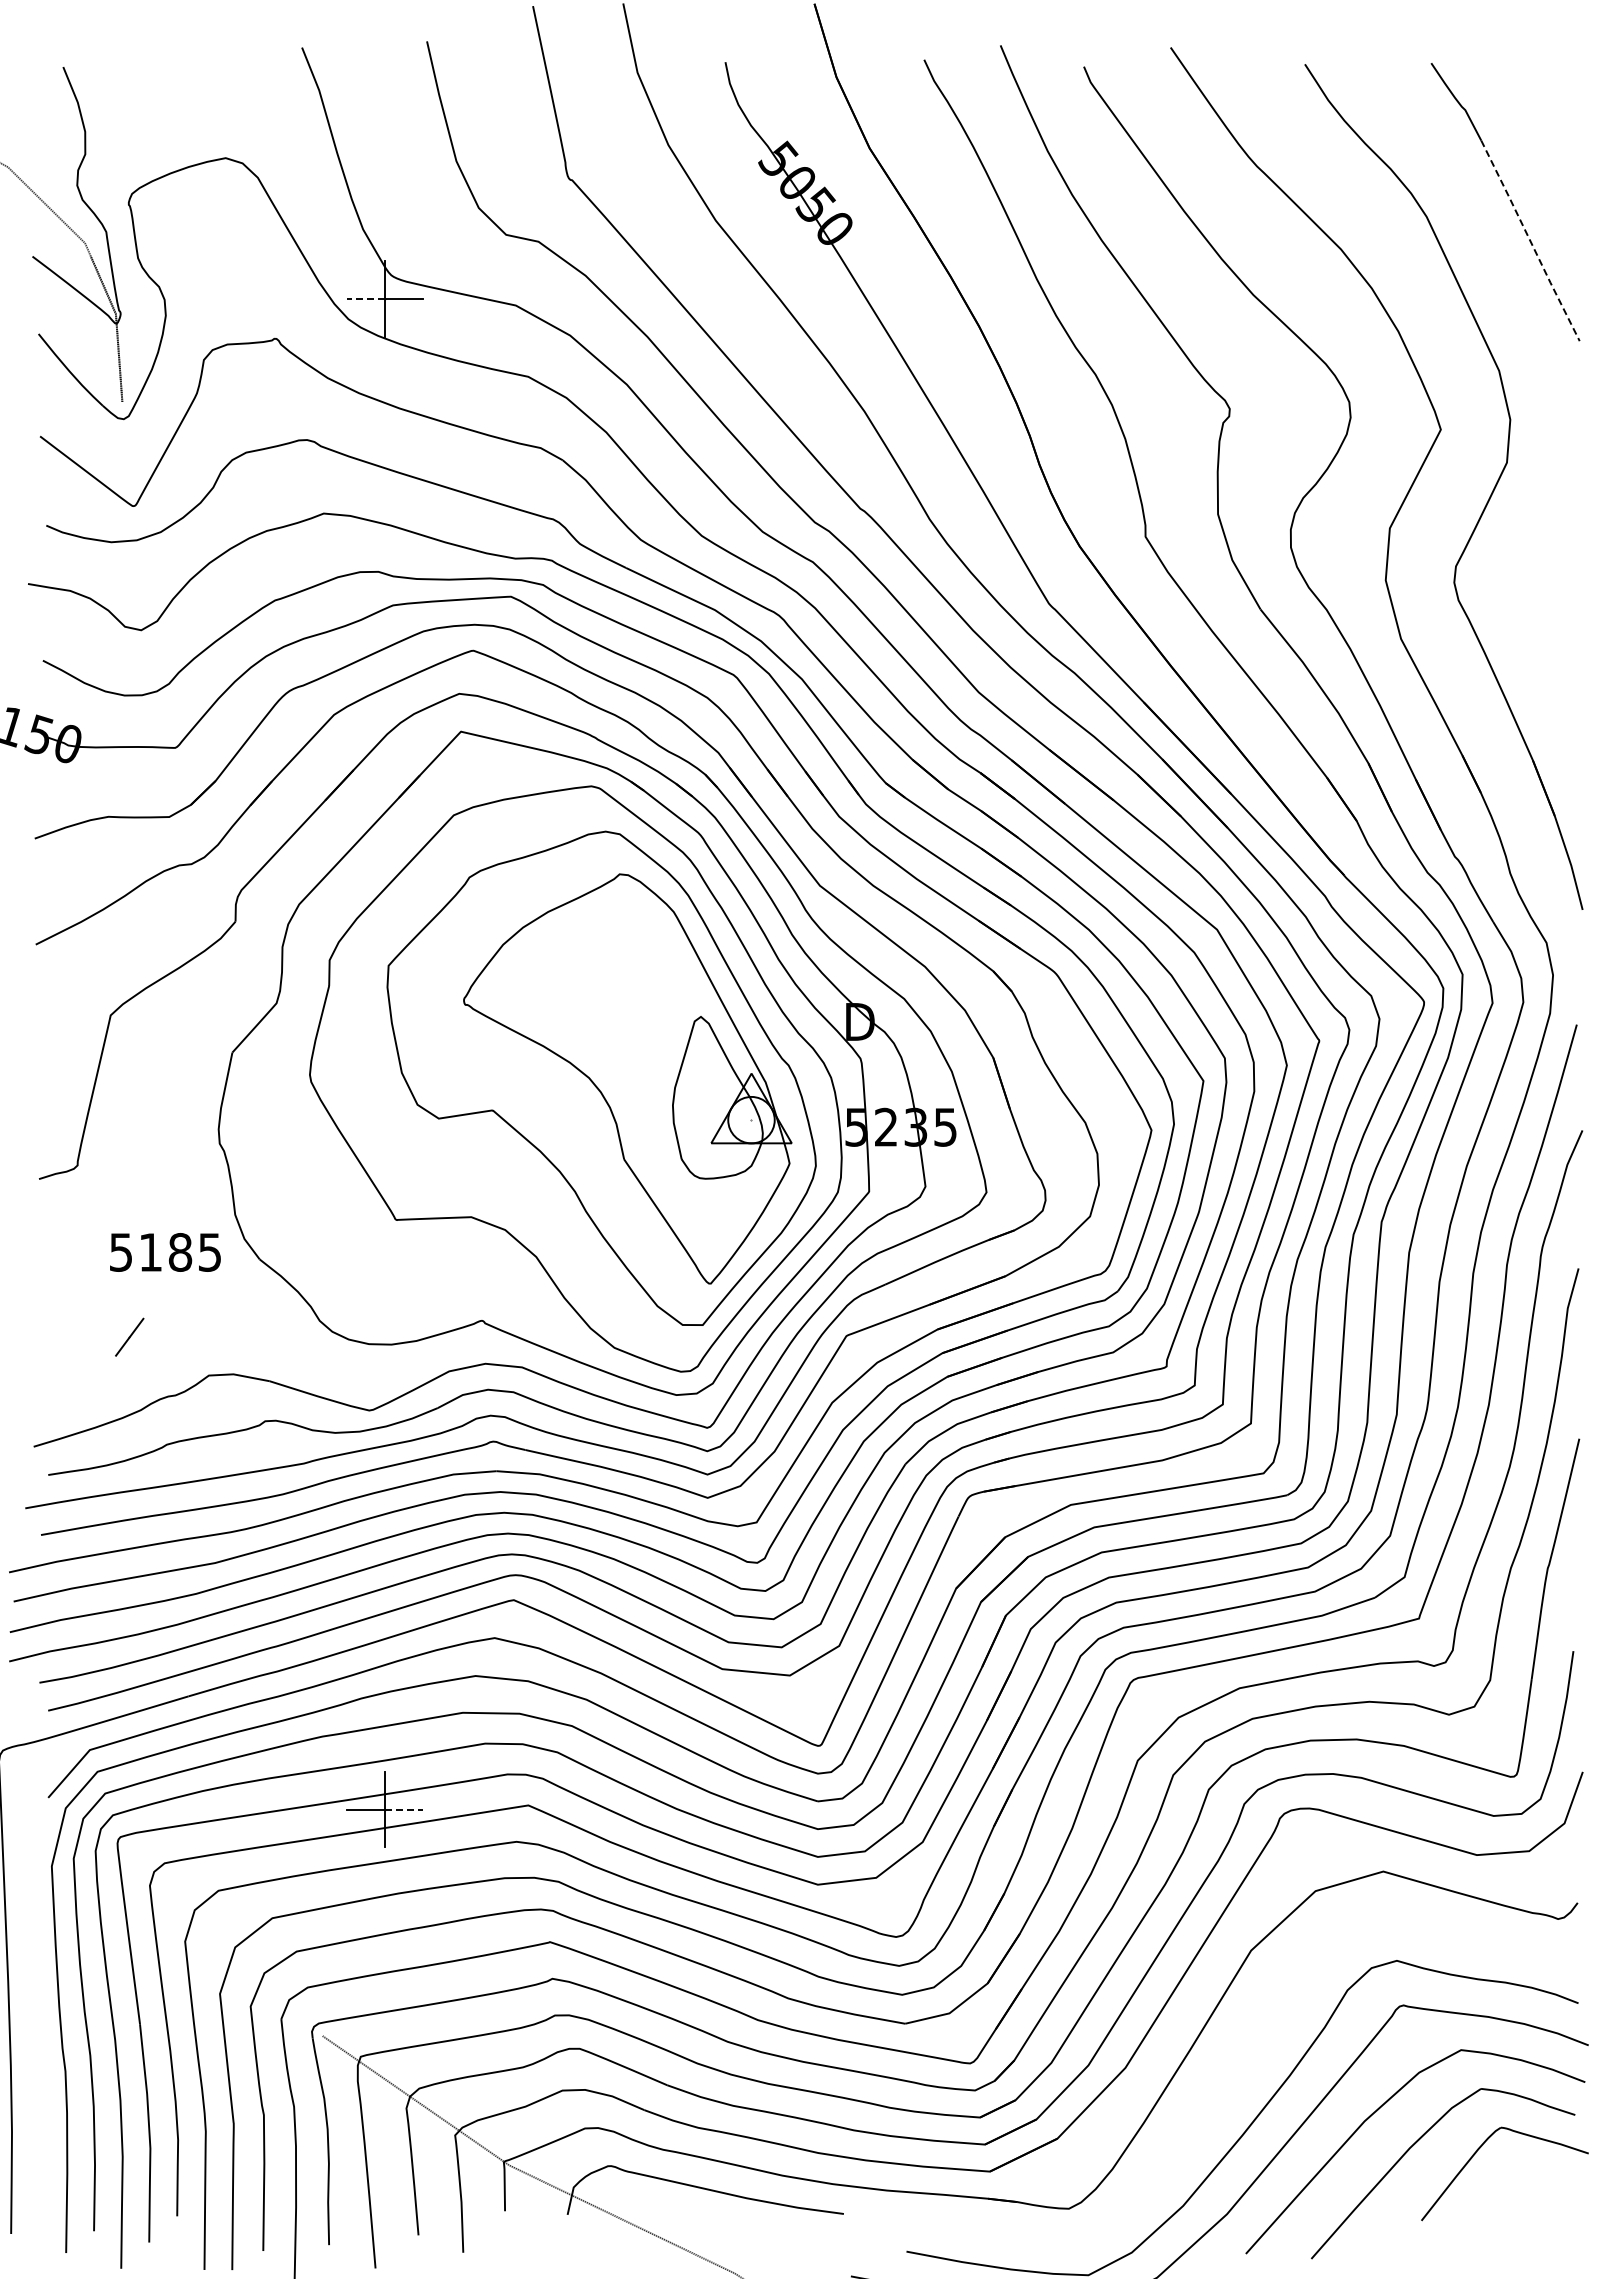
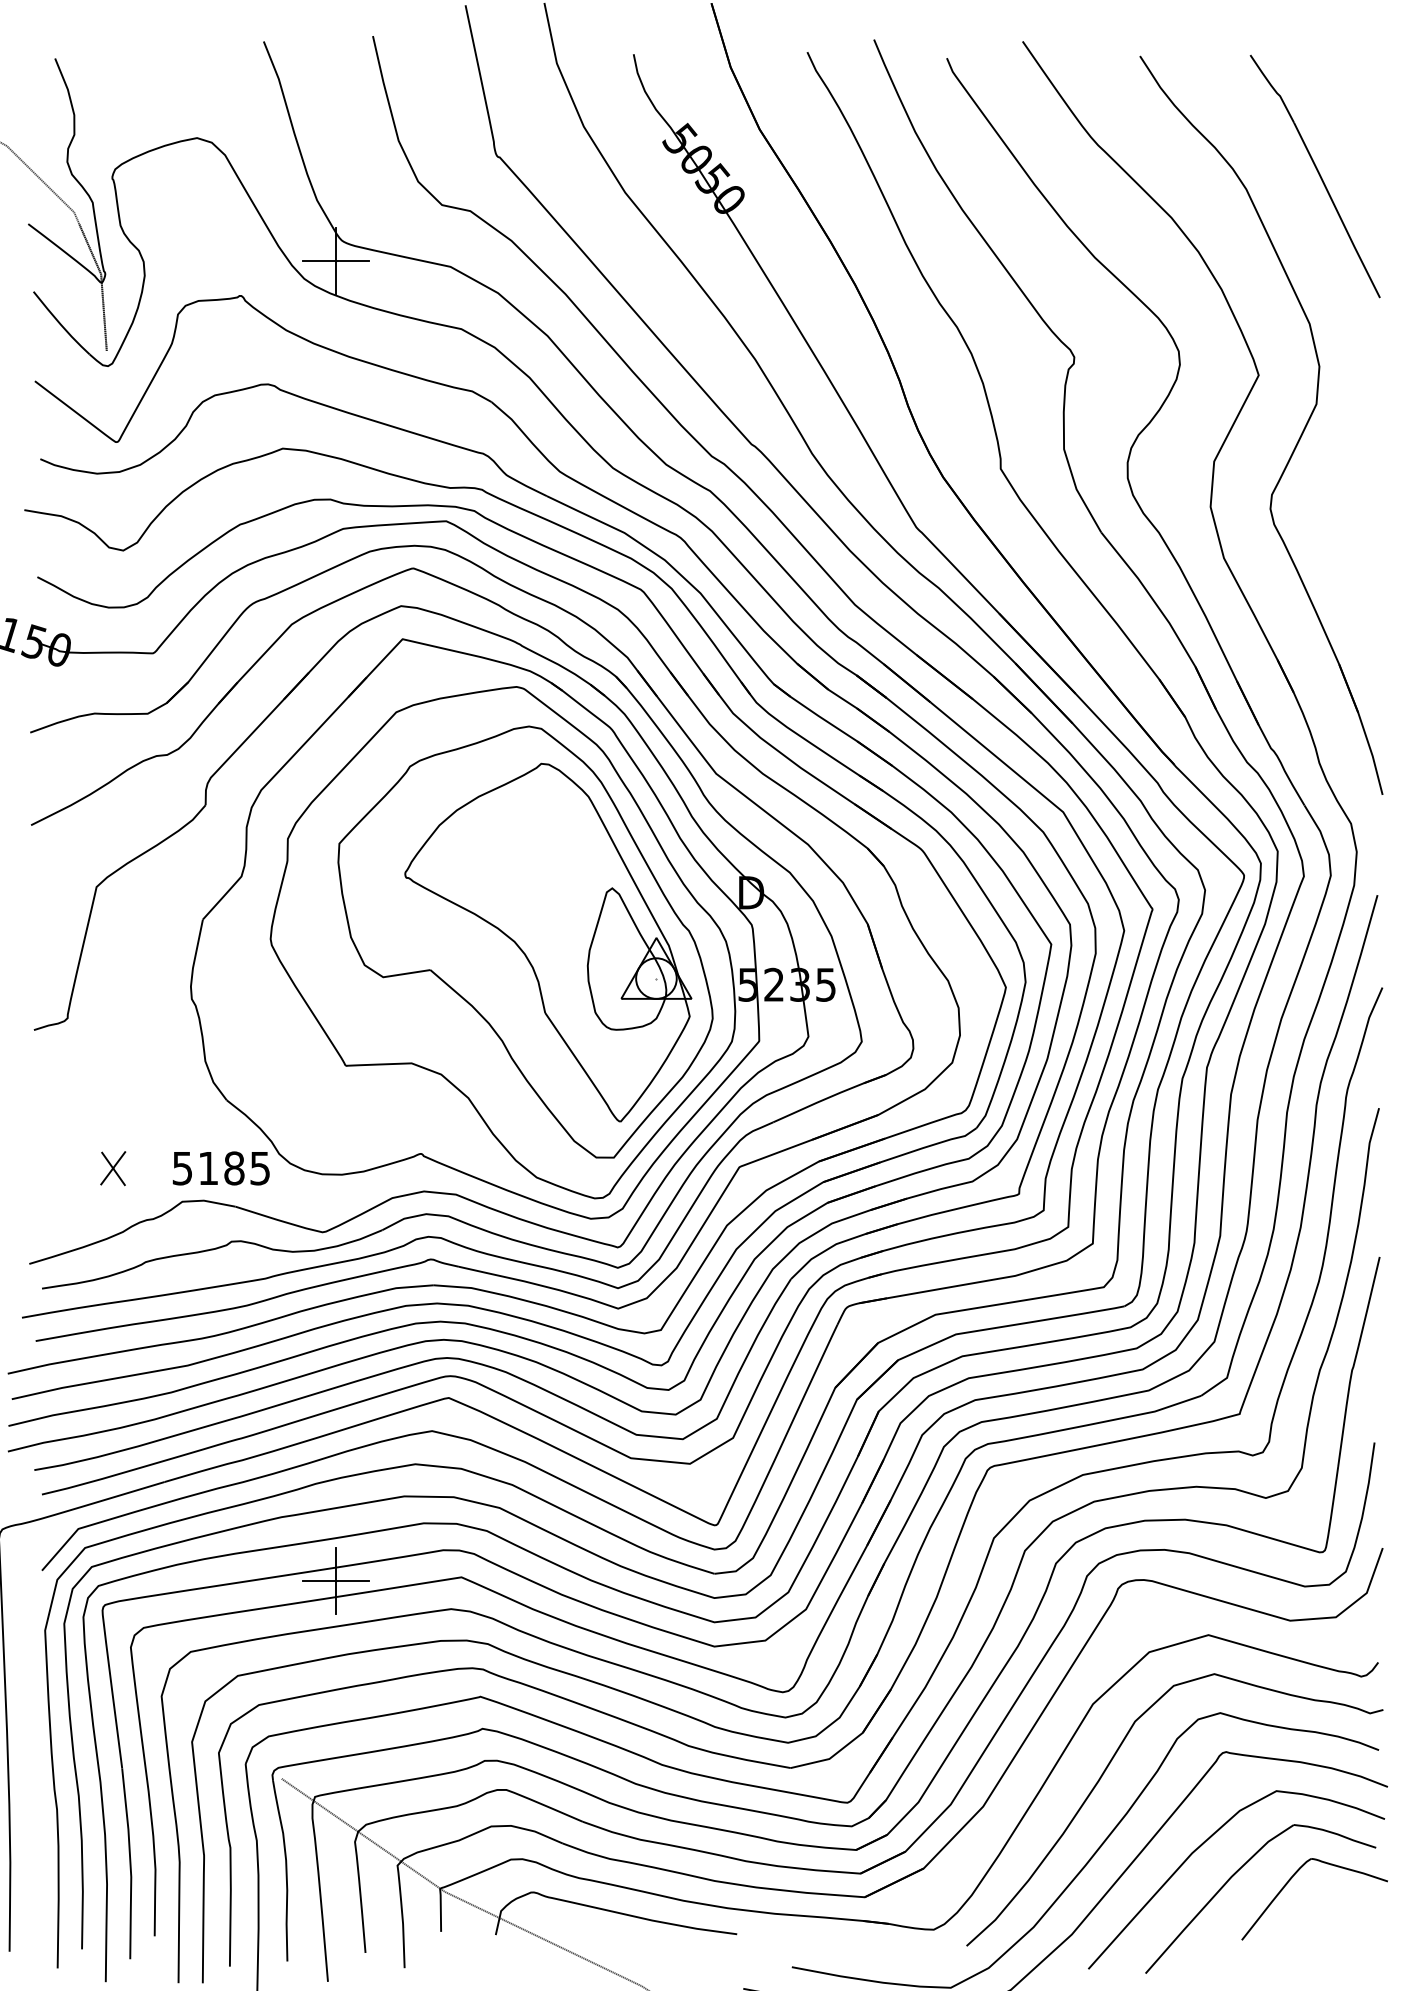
line: (1530, 240) -> (1337, 210), dashed -> solid
line: (365, 299) -> (319, 261), dashed -> solid
text: (165, 1252) -> (221, 1168), moved
line: (130, 1337) -> (113, 1168), added
line: (403, 1809) -> (352, 1580), dashed -> solid
curve: (1266, 2026) -> (1106, 1770), added

